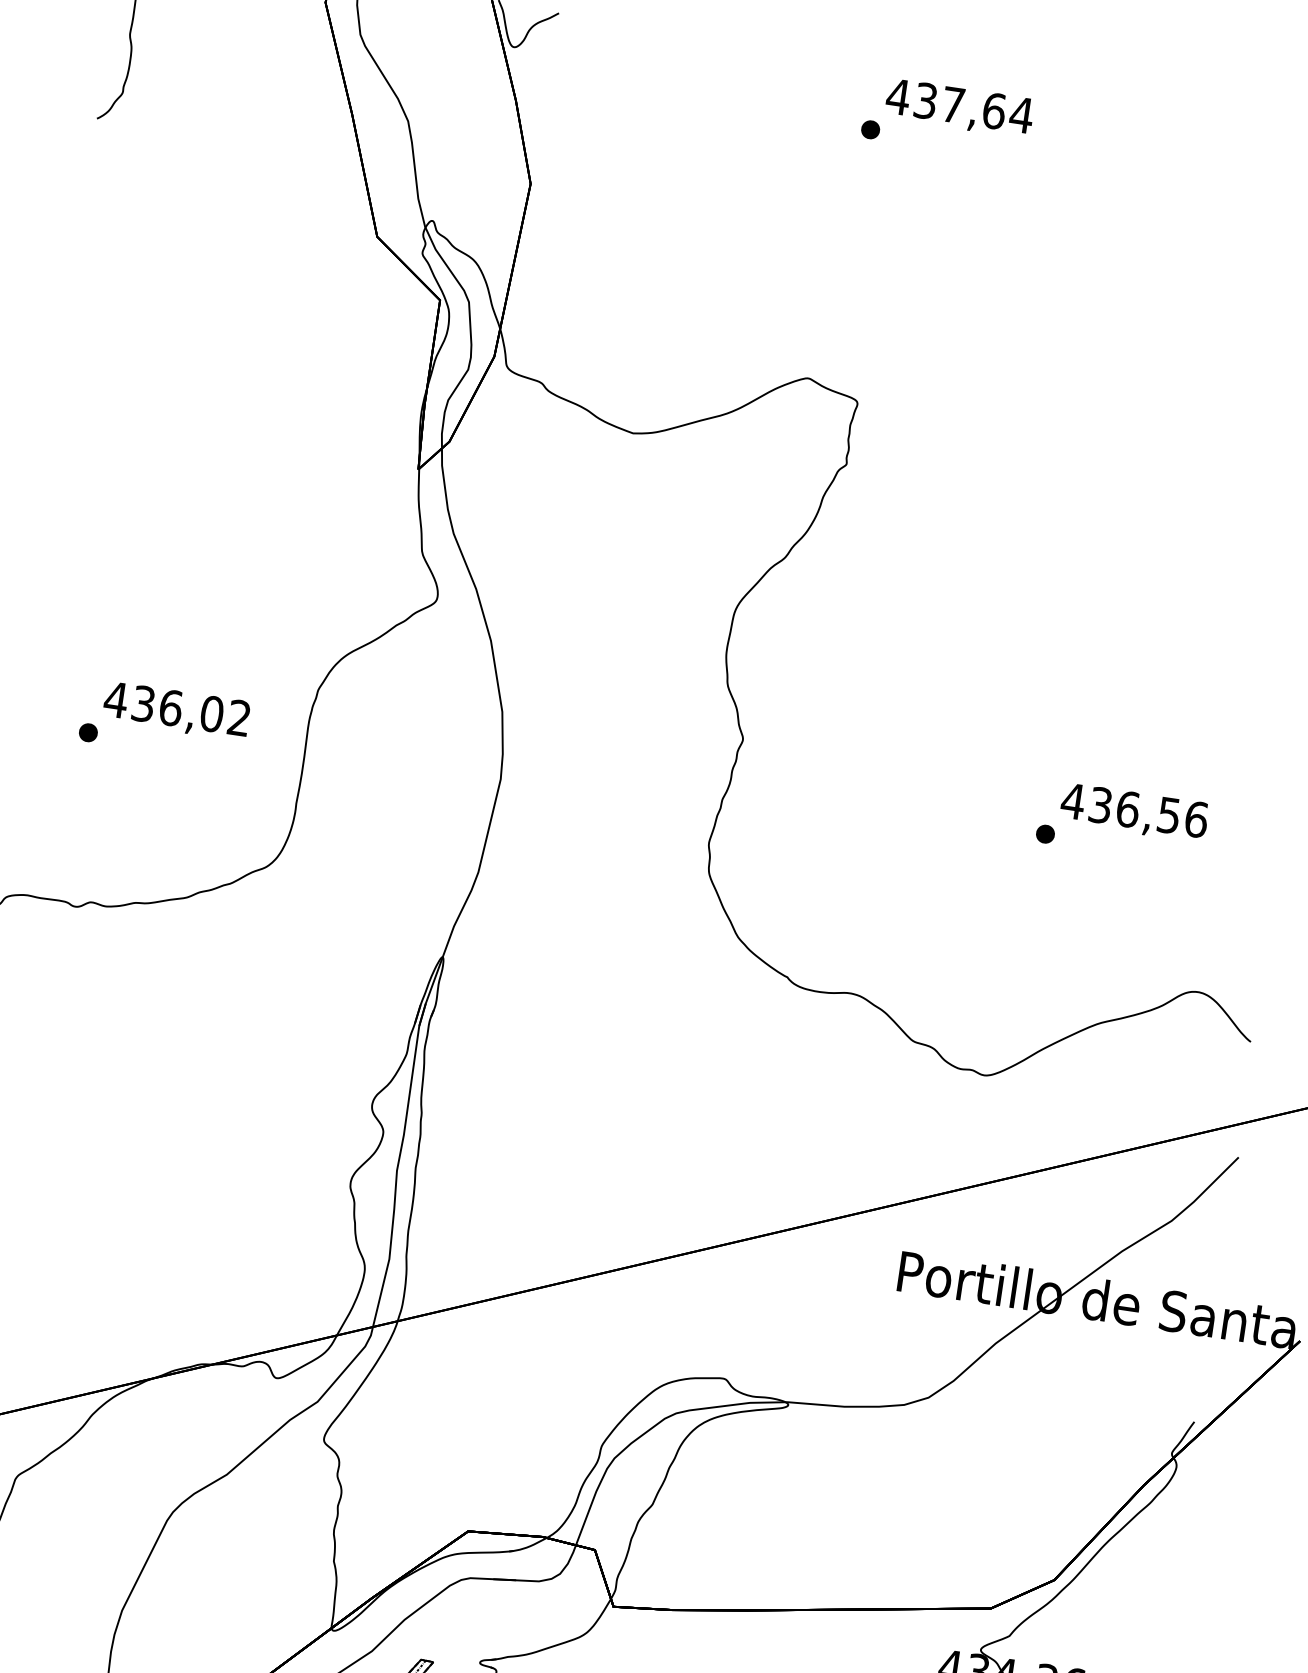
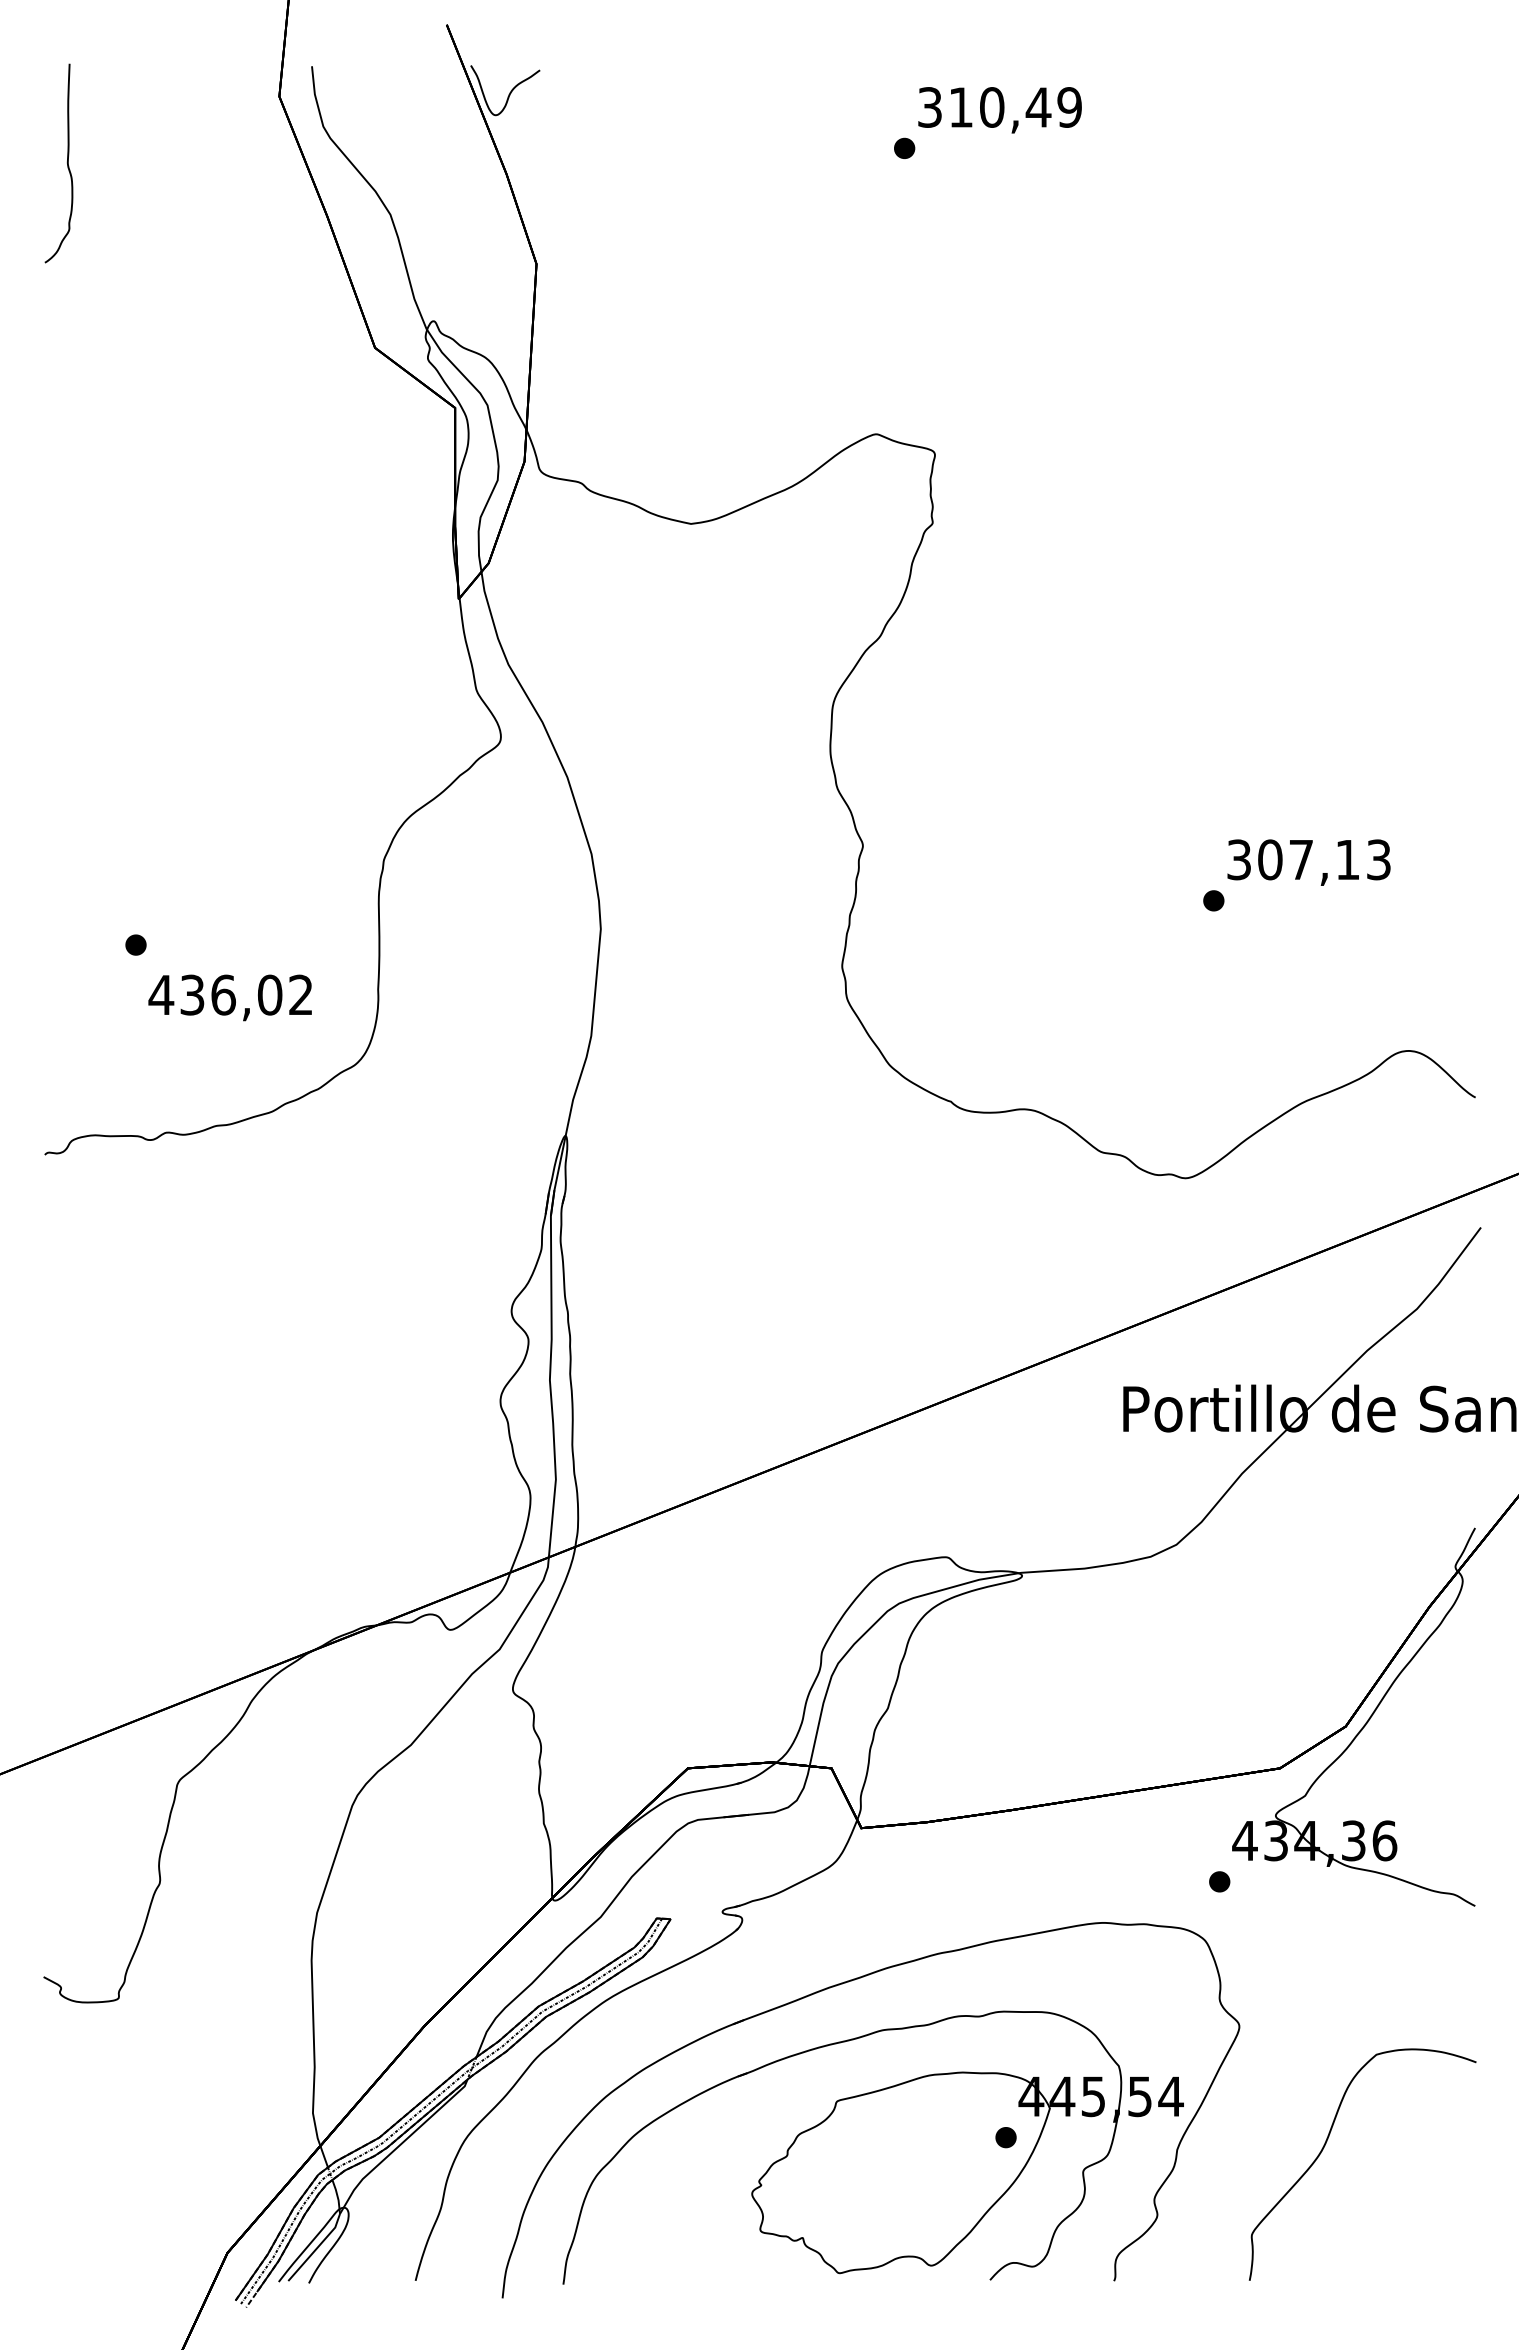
text: (959, 106) -> (999, 107), 437,64 -> 310,49
text: (175, 710) -> (229, 997), moved
text: (1134, 810) -> (1308, 859), 436,56 -> 307,13

